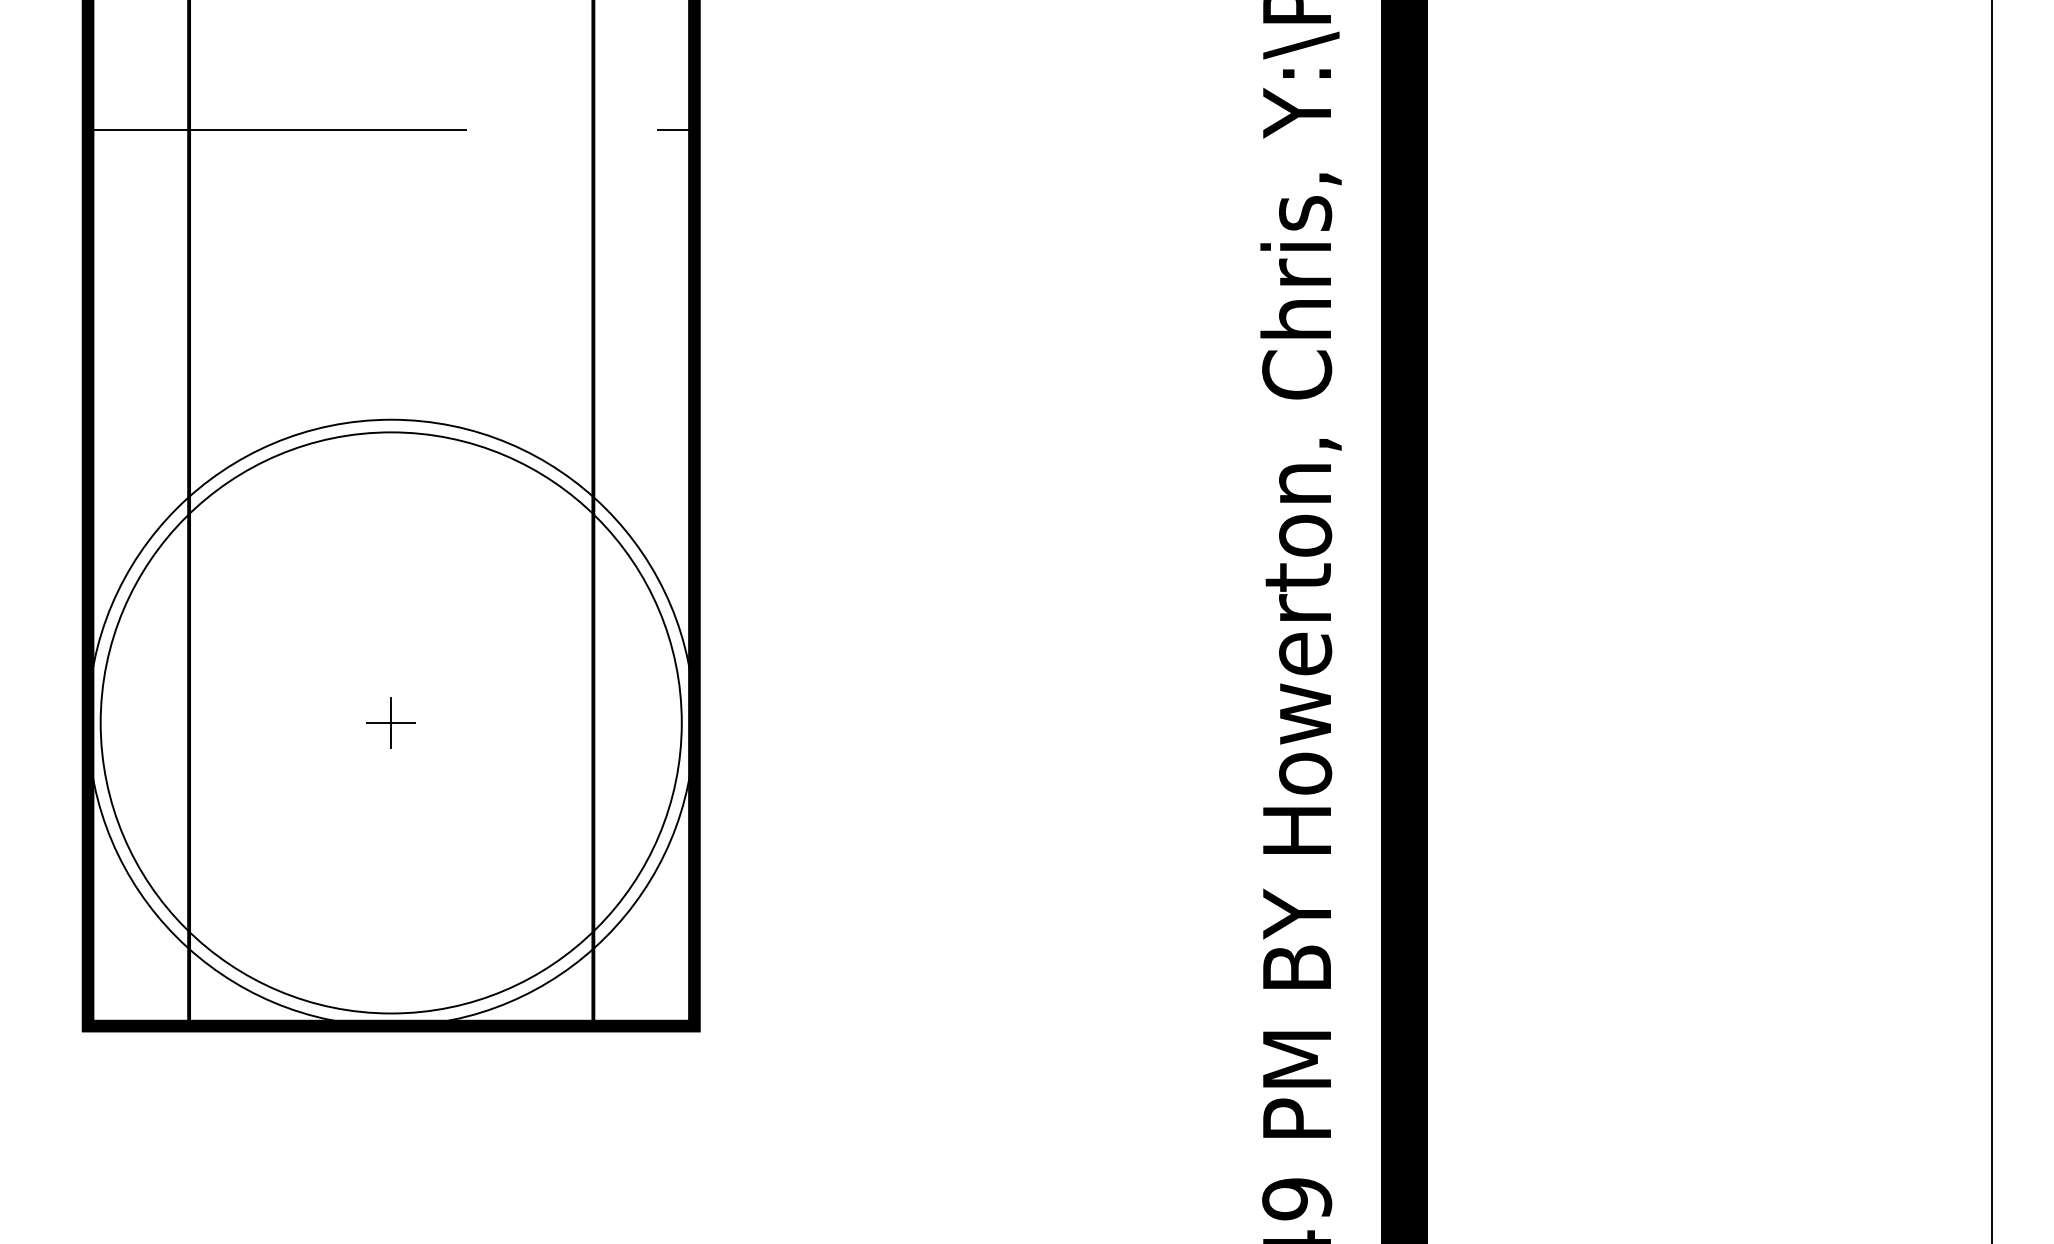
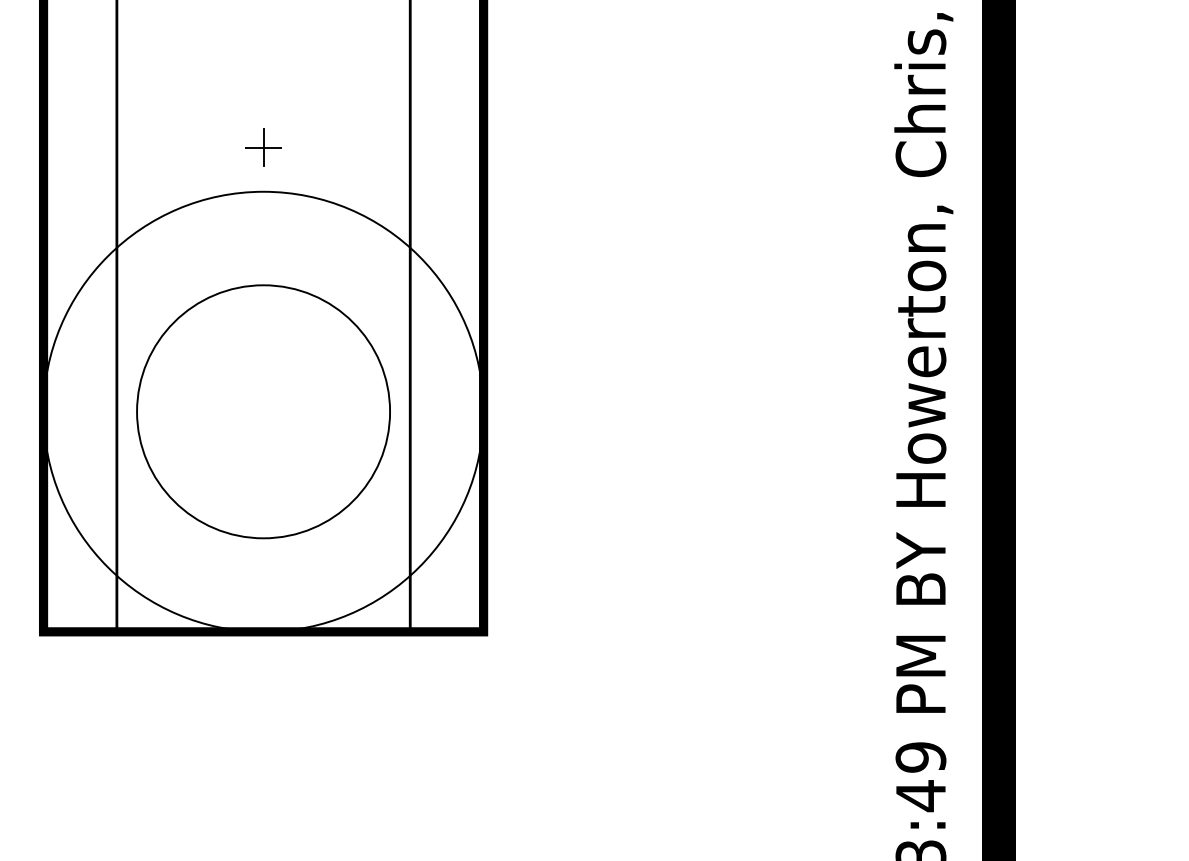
circle: (390, 722) -> (263, 411), size x0.6
part: (390, 722) -> (263, 147), moved

